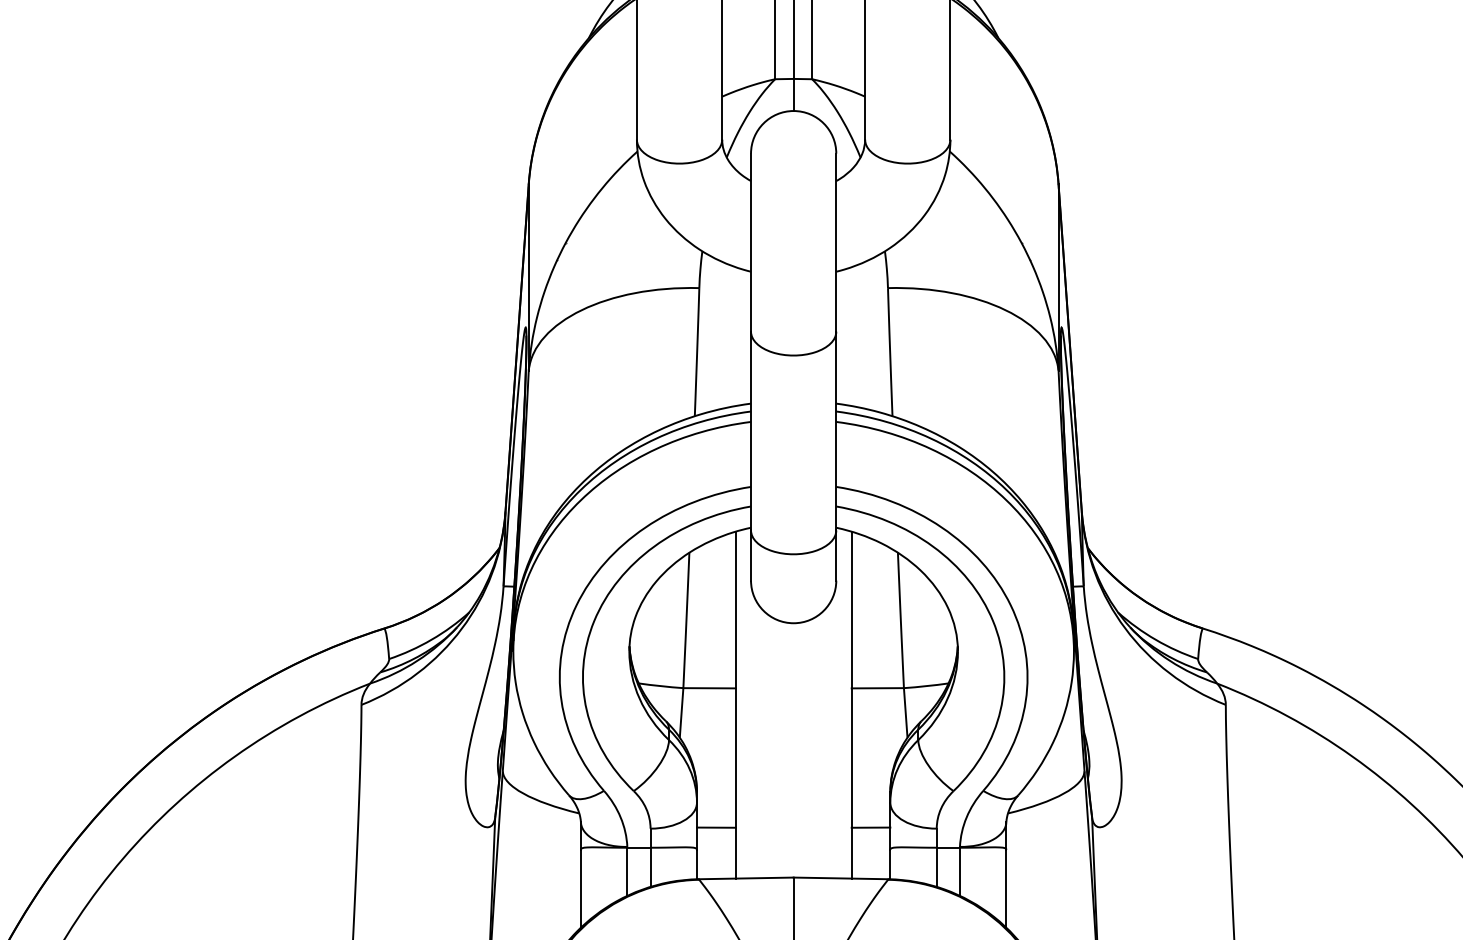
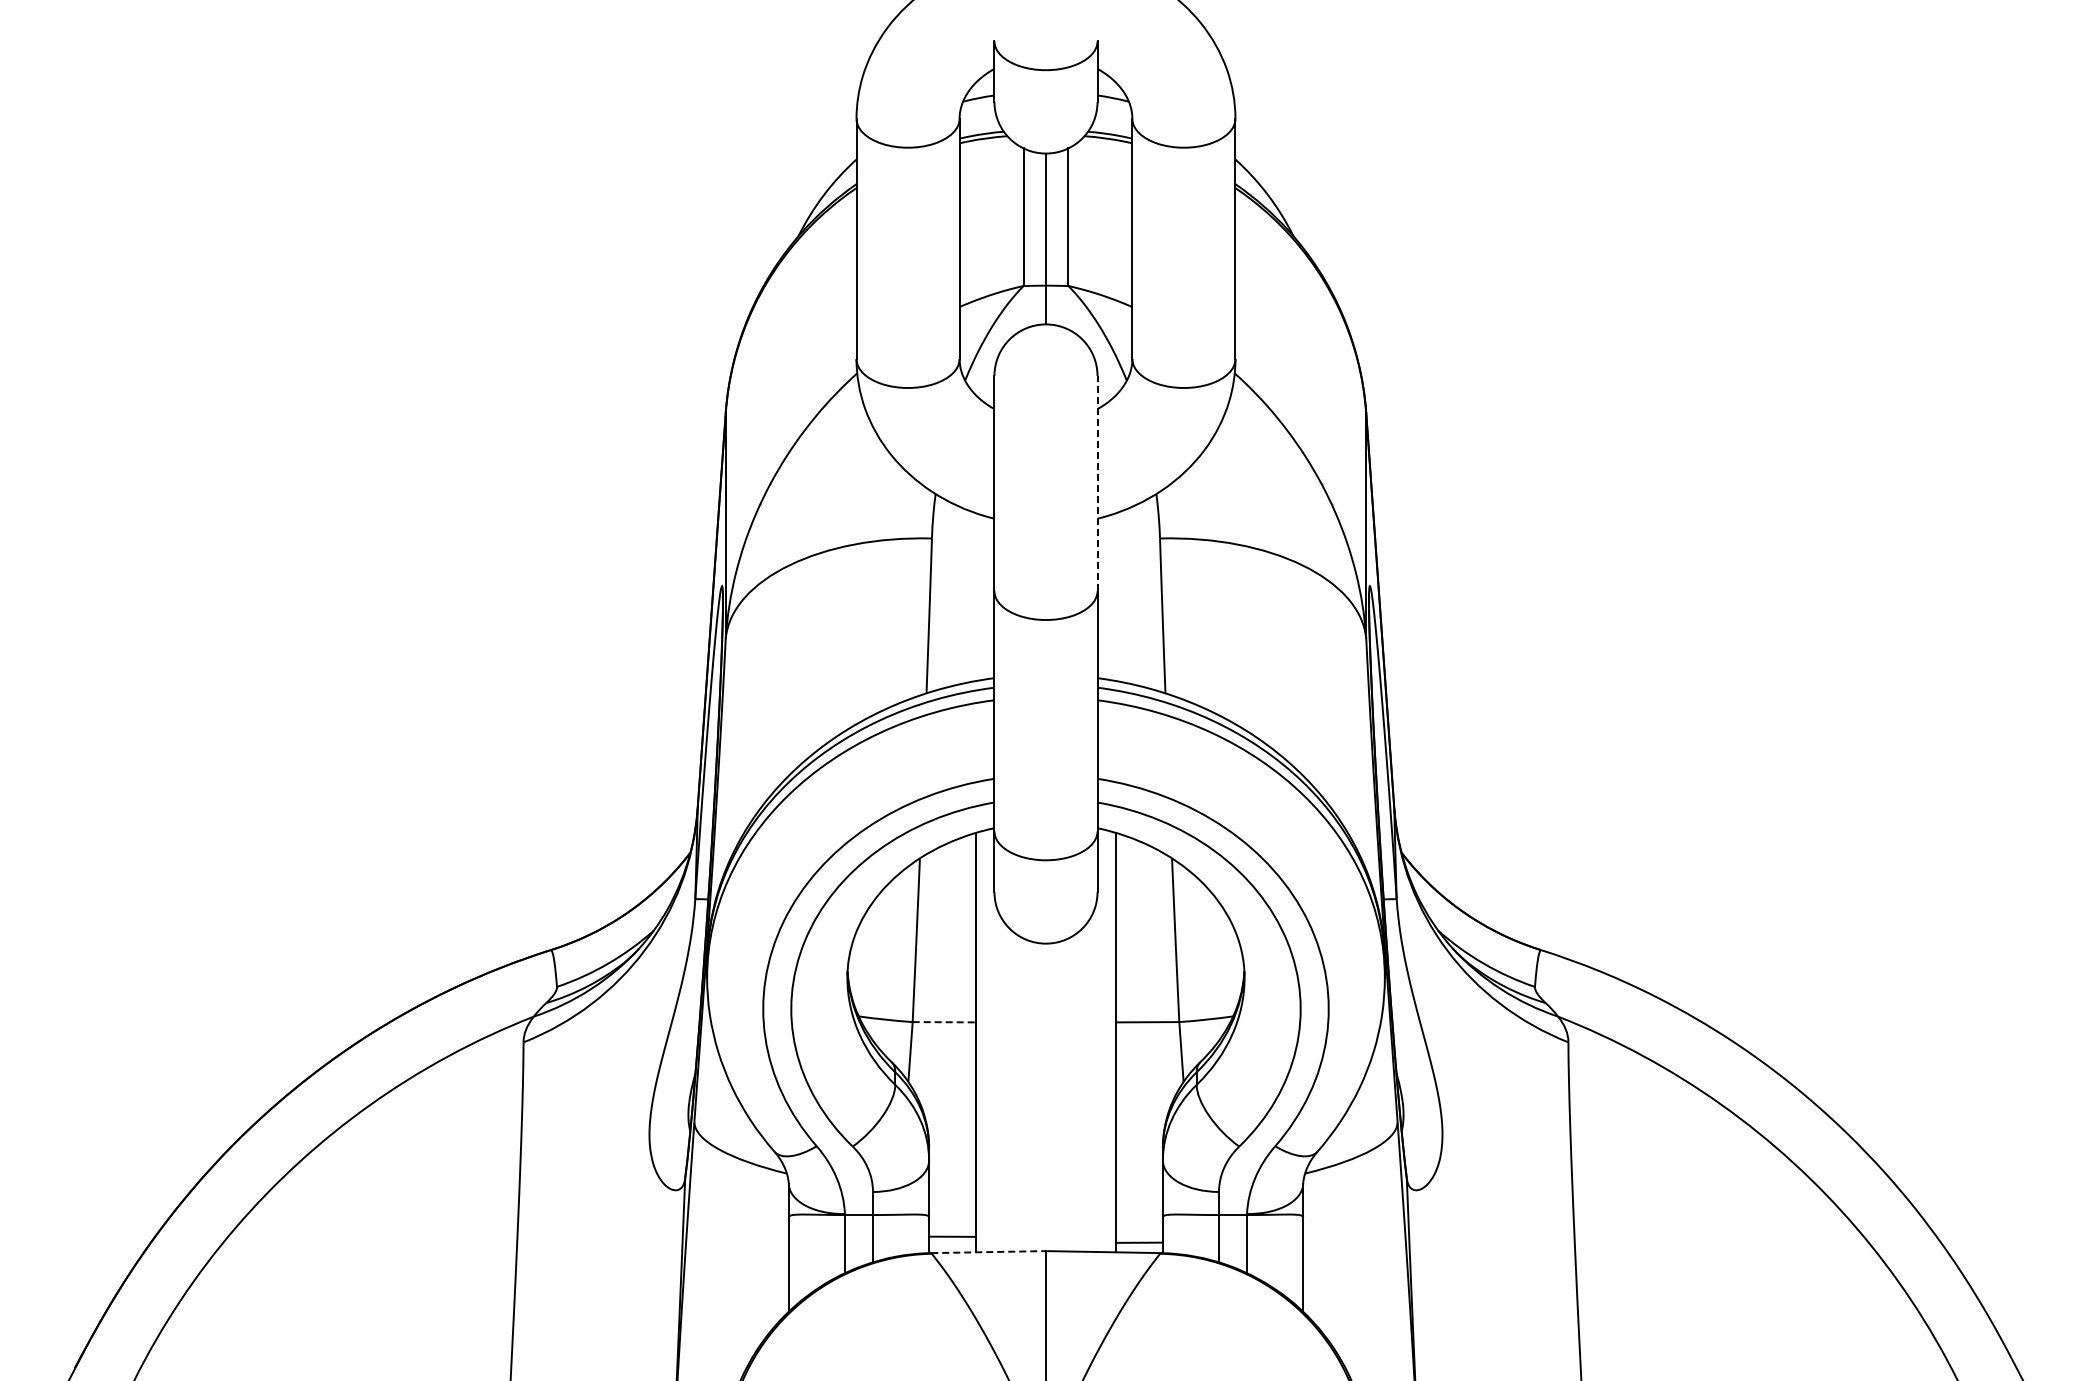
line: (836, 242) -> (1097, 483), solid -> dashed
line: (709, 688) -> (944, 1022), solid -> dashed
line: (716, 827) -> (952, 1236), moved
line: (871, 827) -> (1139, 1242), moved
line: (746, 878) -> (989, 1252), solid -> dashed

